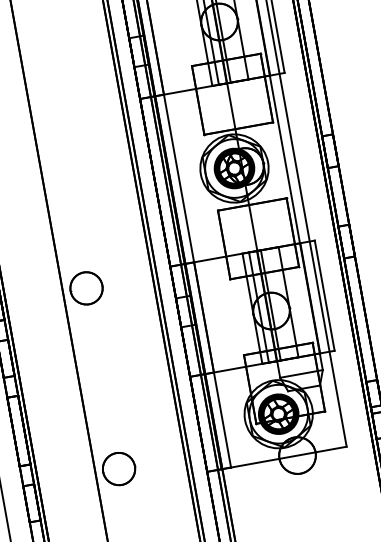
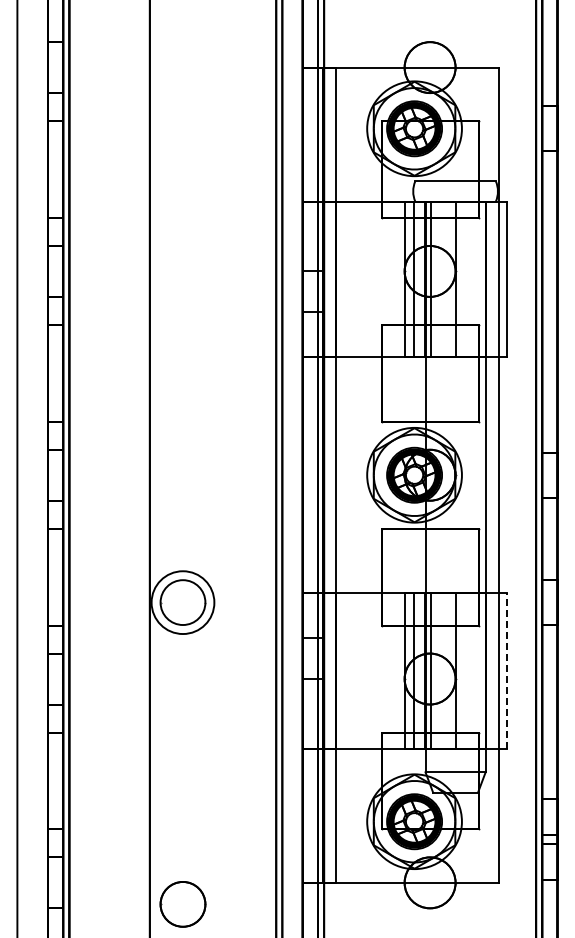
circle: (86, 288) -> (182, 602), size x1.4
line: (324, 295) -> (506, 671), solid -> dashed
part: (118, 469) -> (182, 904), moved

